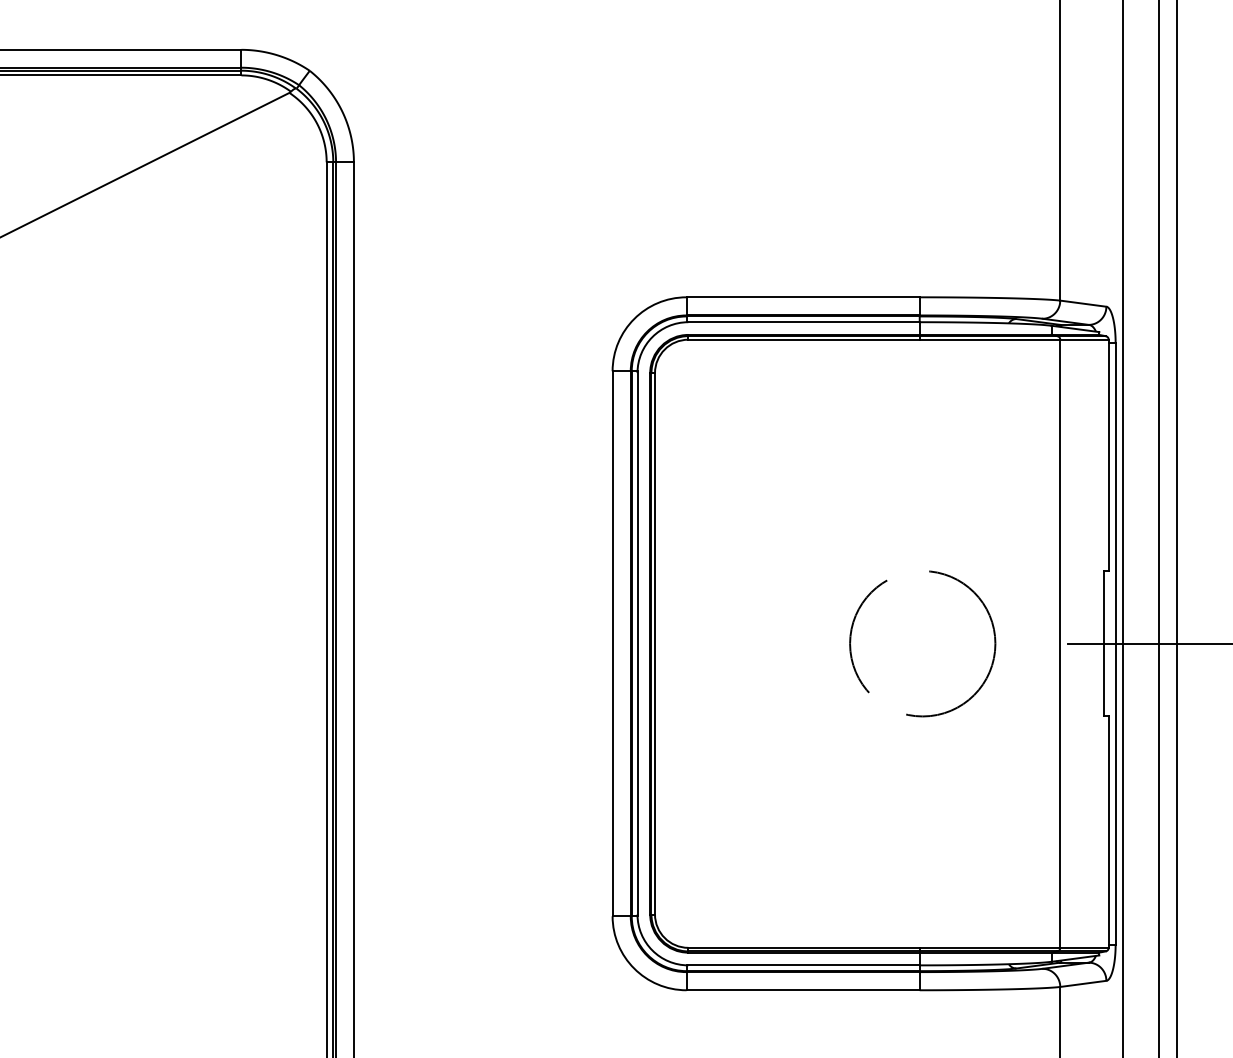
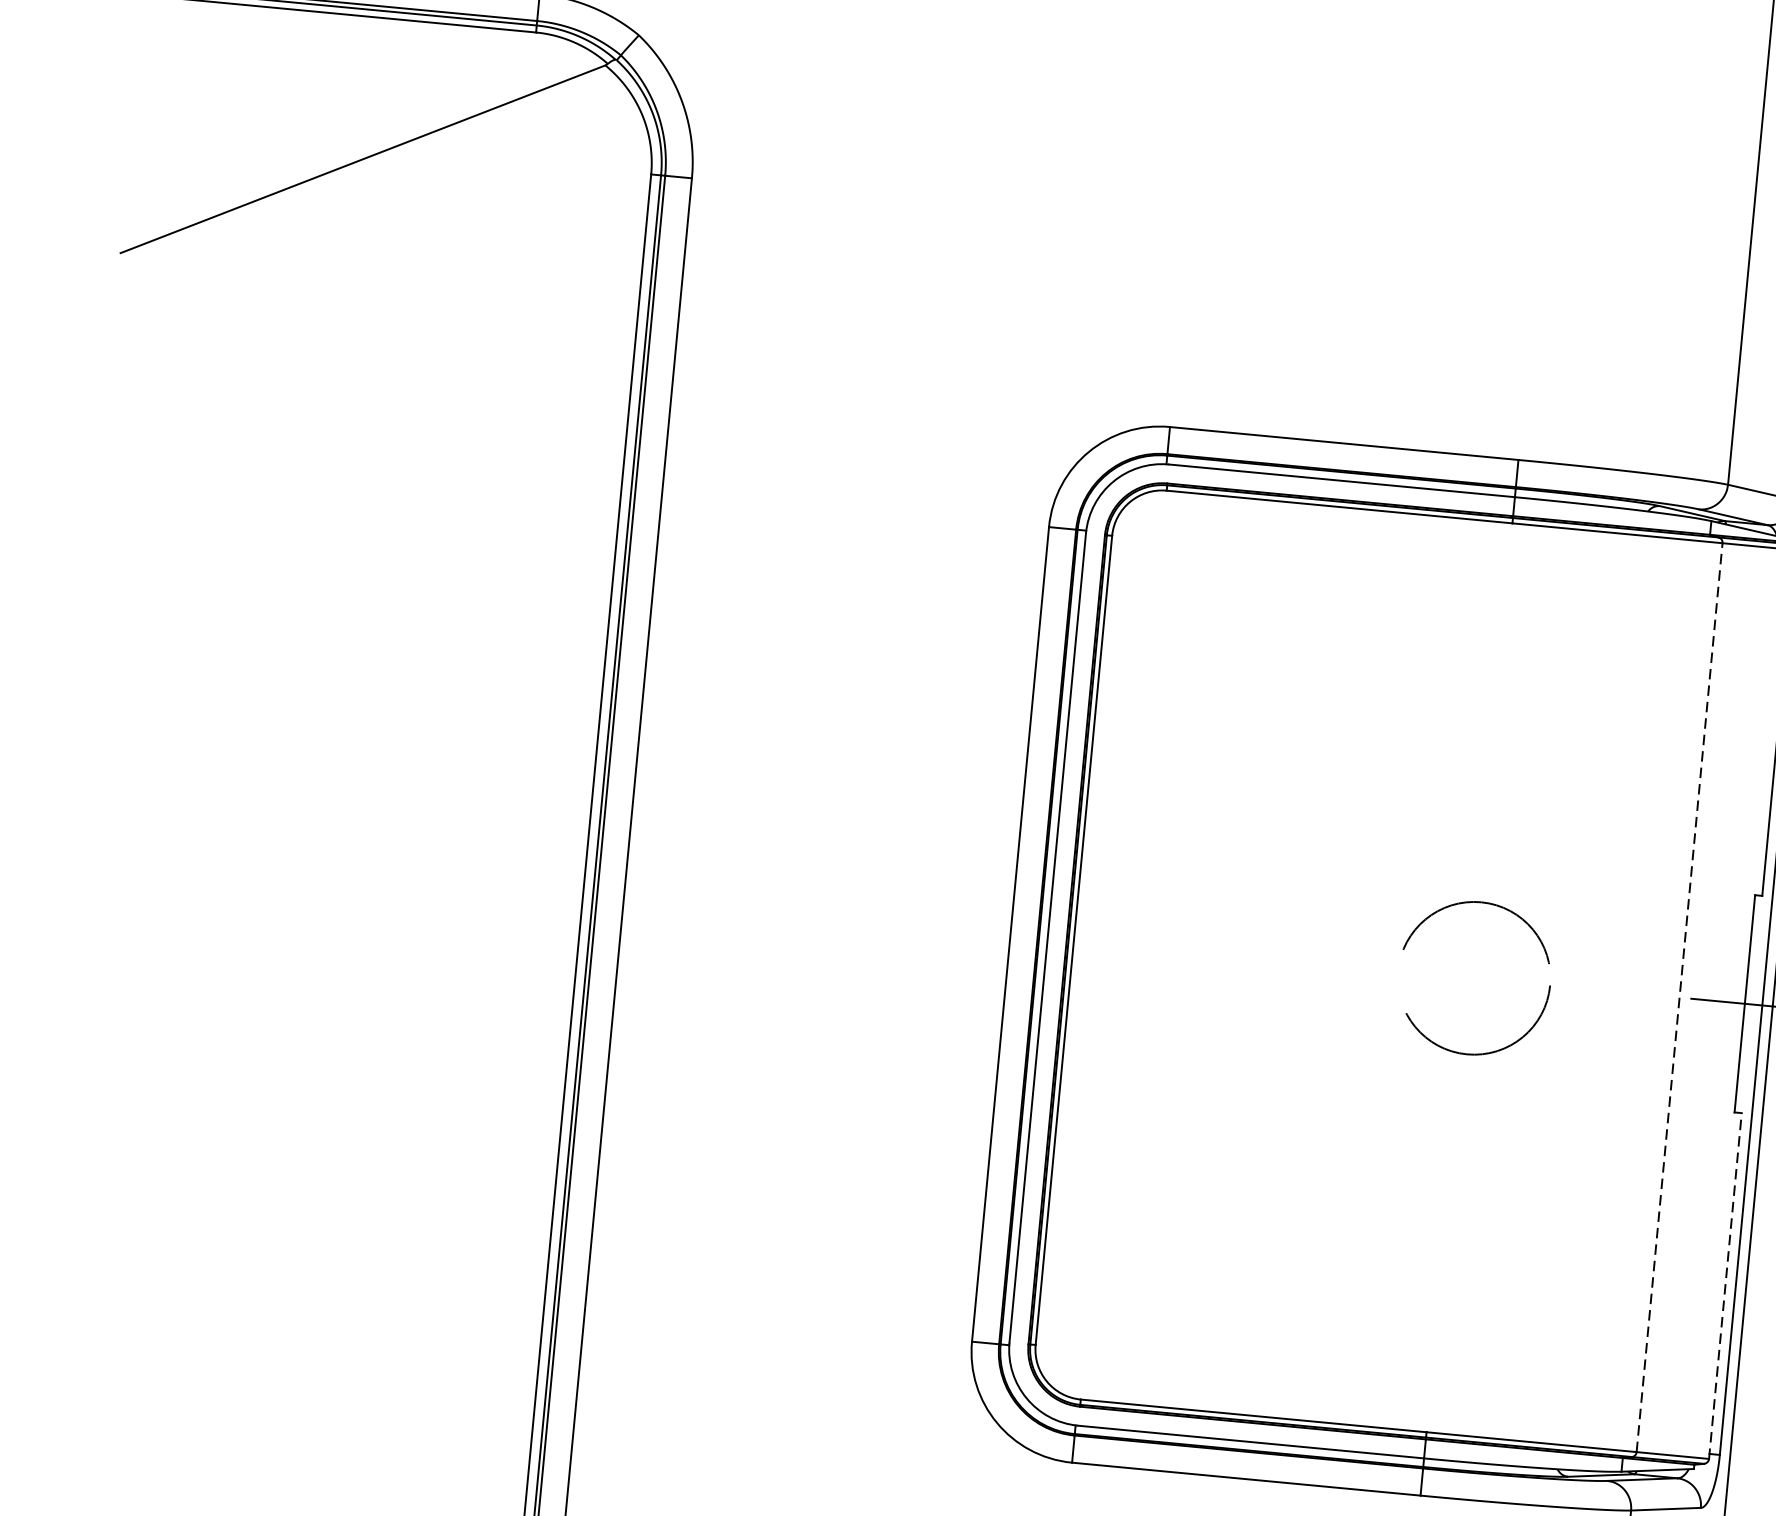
circle: (922, 643) -> (1473, 977), size x0.7
line: (1060, 643) -> (1679, 997), solid -> dashed
line: (1108, 832) -> (1724, 1286), solid -> dashed

